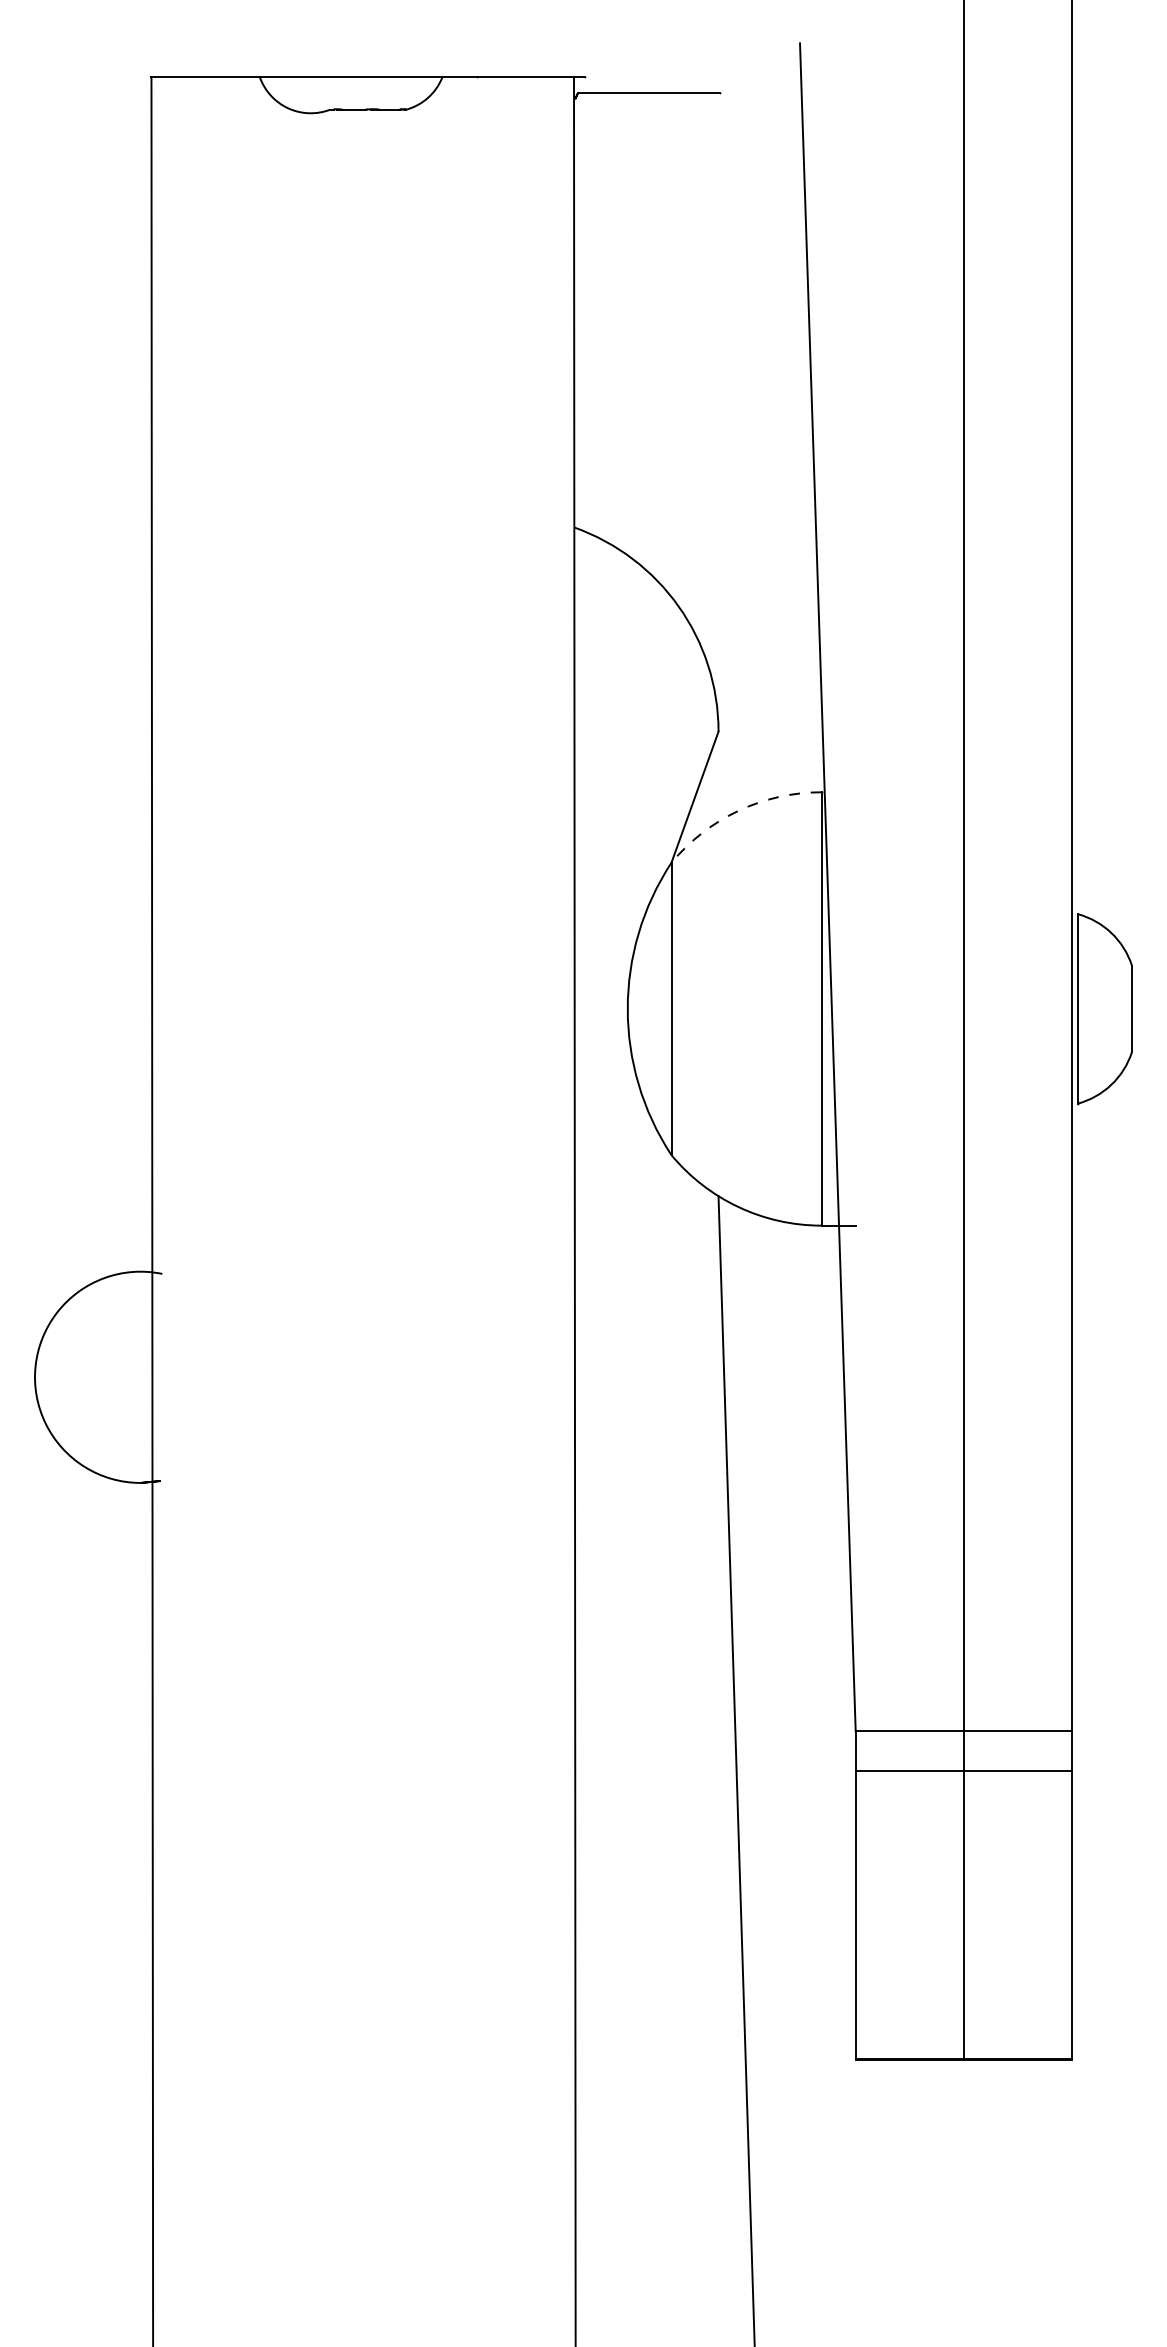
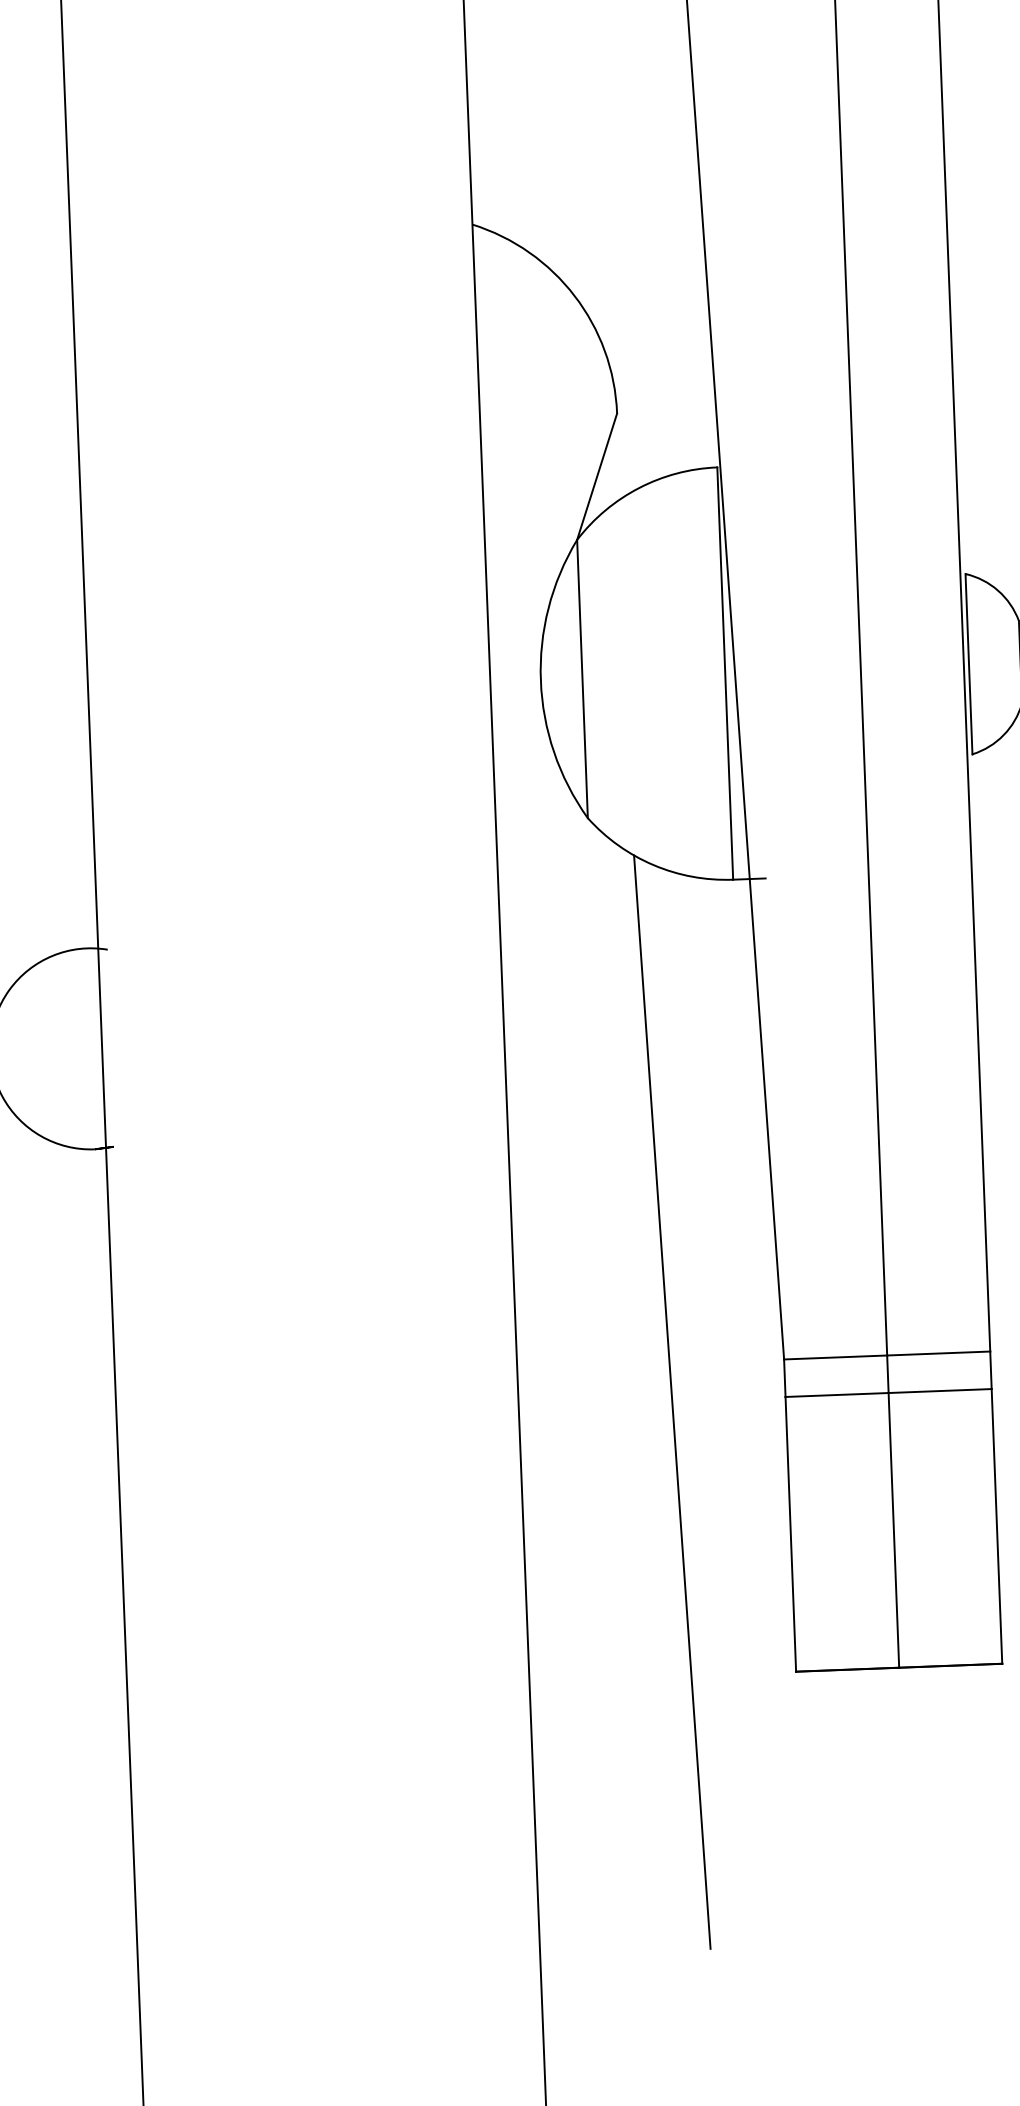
arc: (738, 810) -> (638, 487), dashed -> solid

